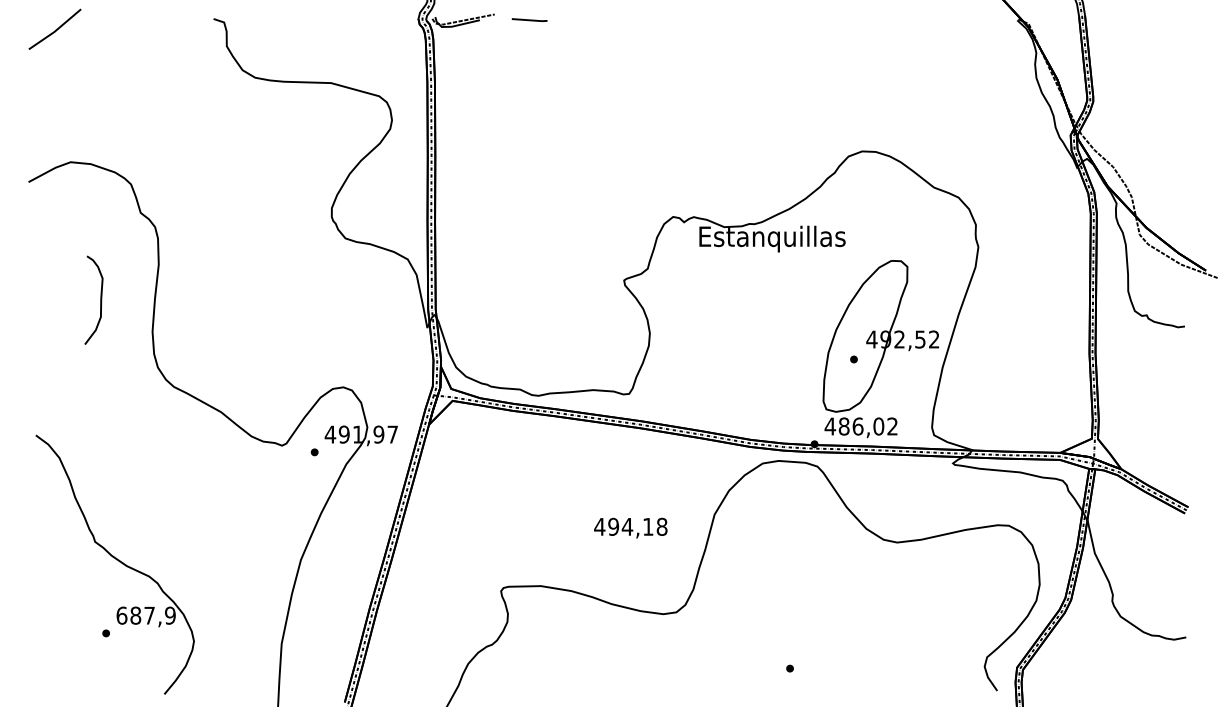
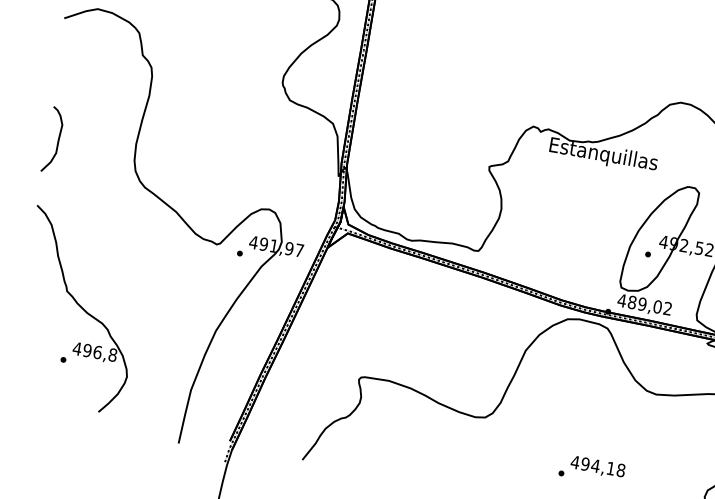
curve: (100, 299) -> (58, 140), moved
text: (857, 426) -> (642, 304), 486,02 -> 489,02
text: (630, 527) -> (597, 466), moved
text: (145, 615) -> (94, 351), 687,9 -> 496,8

